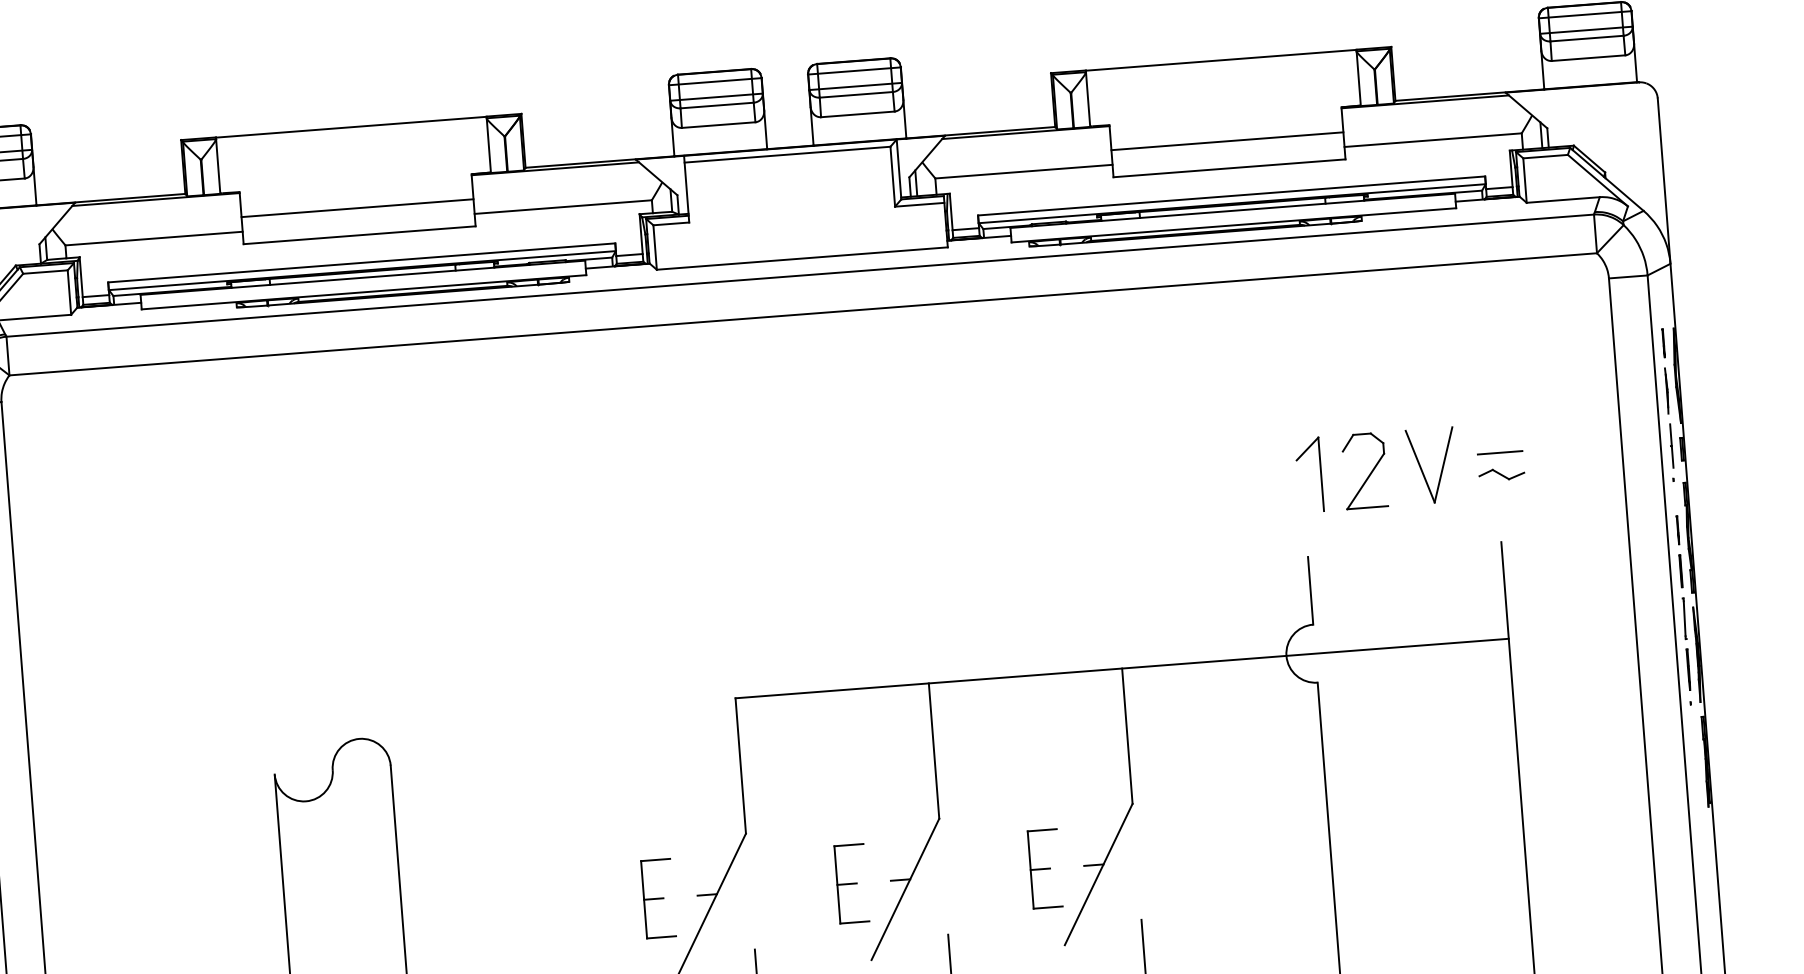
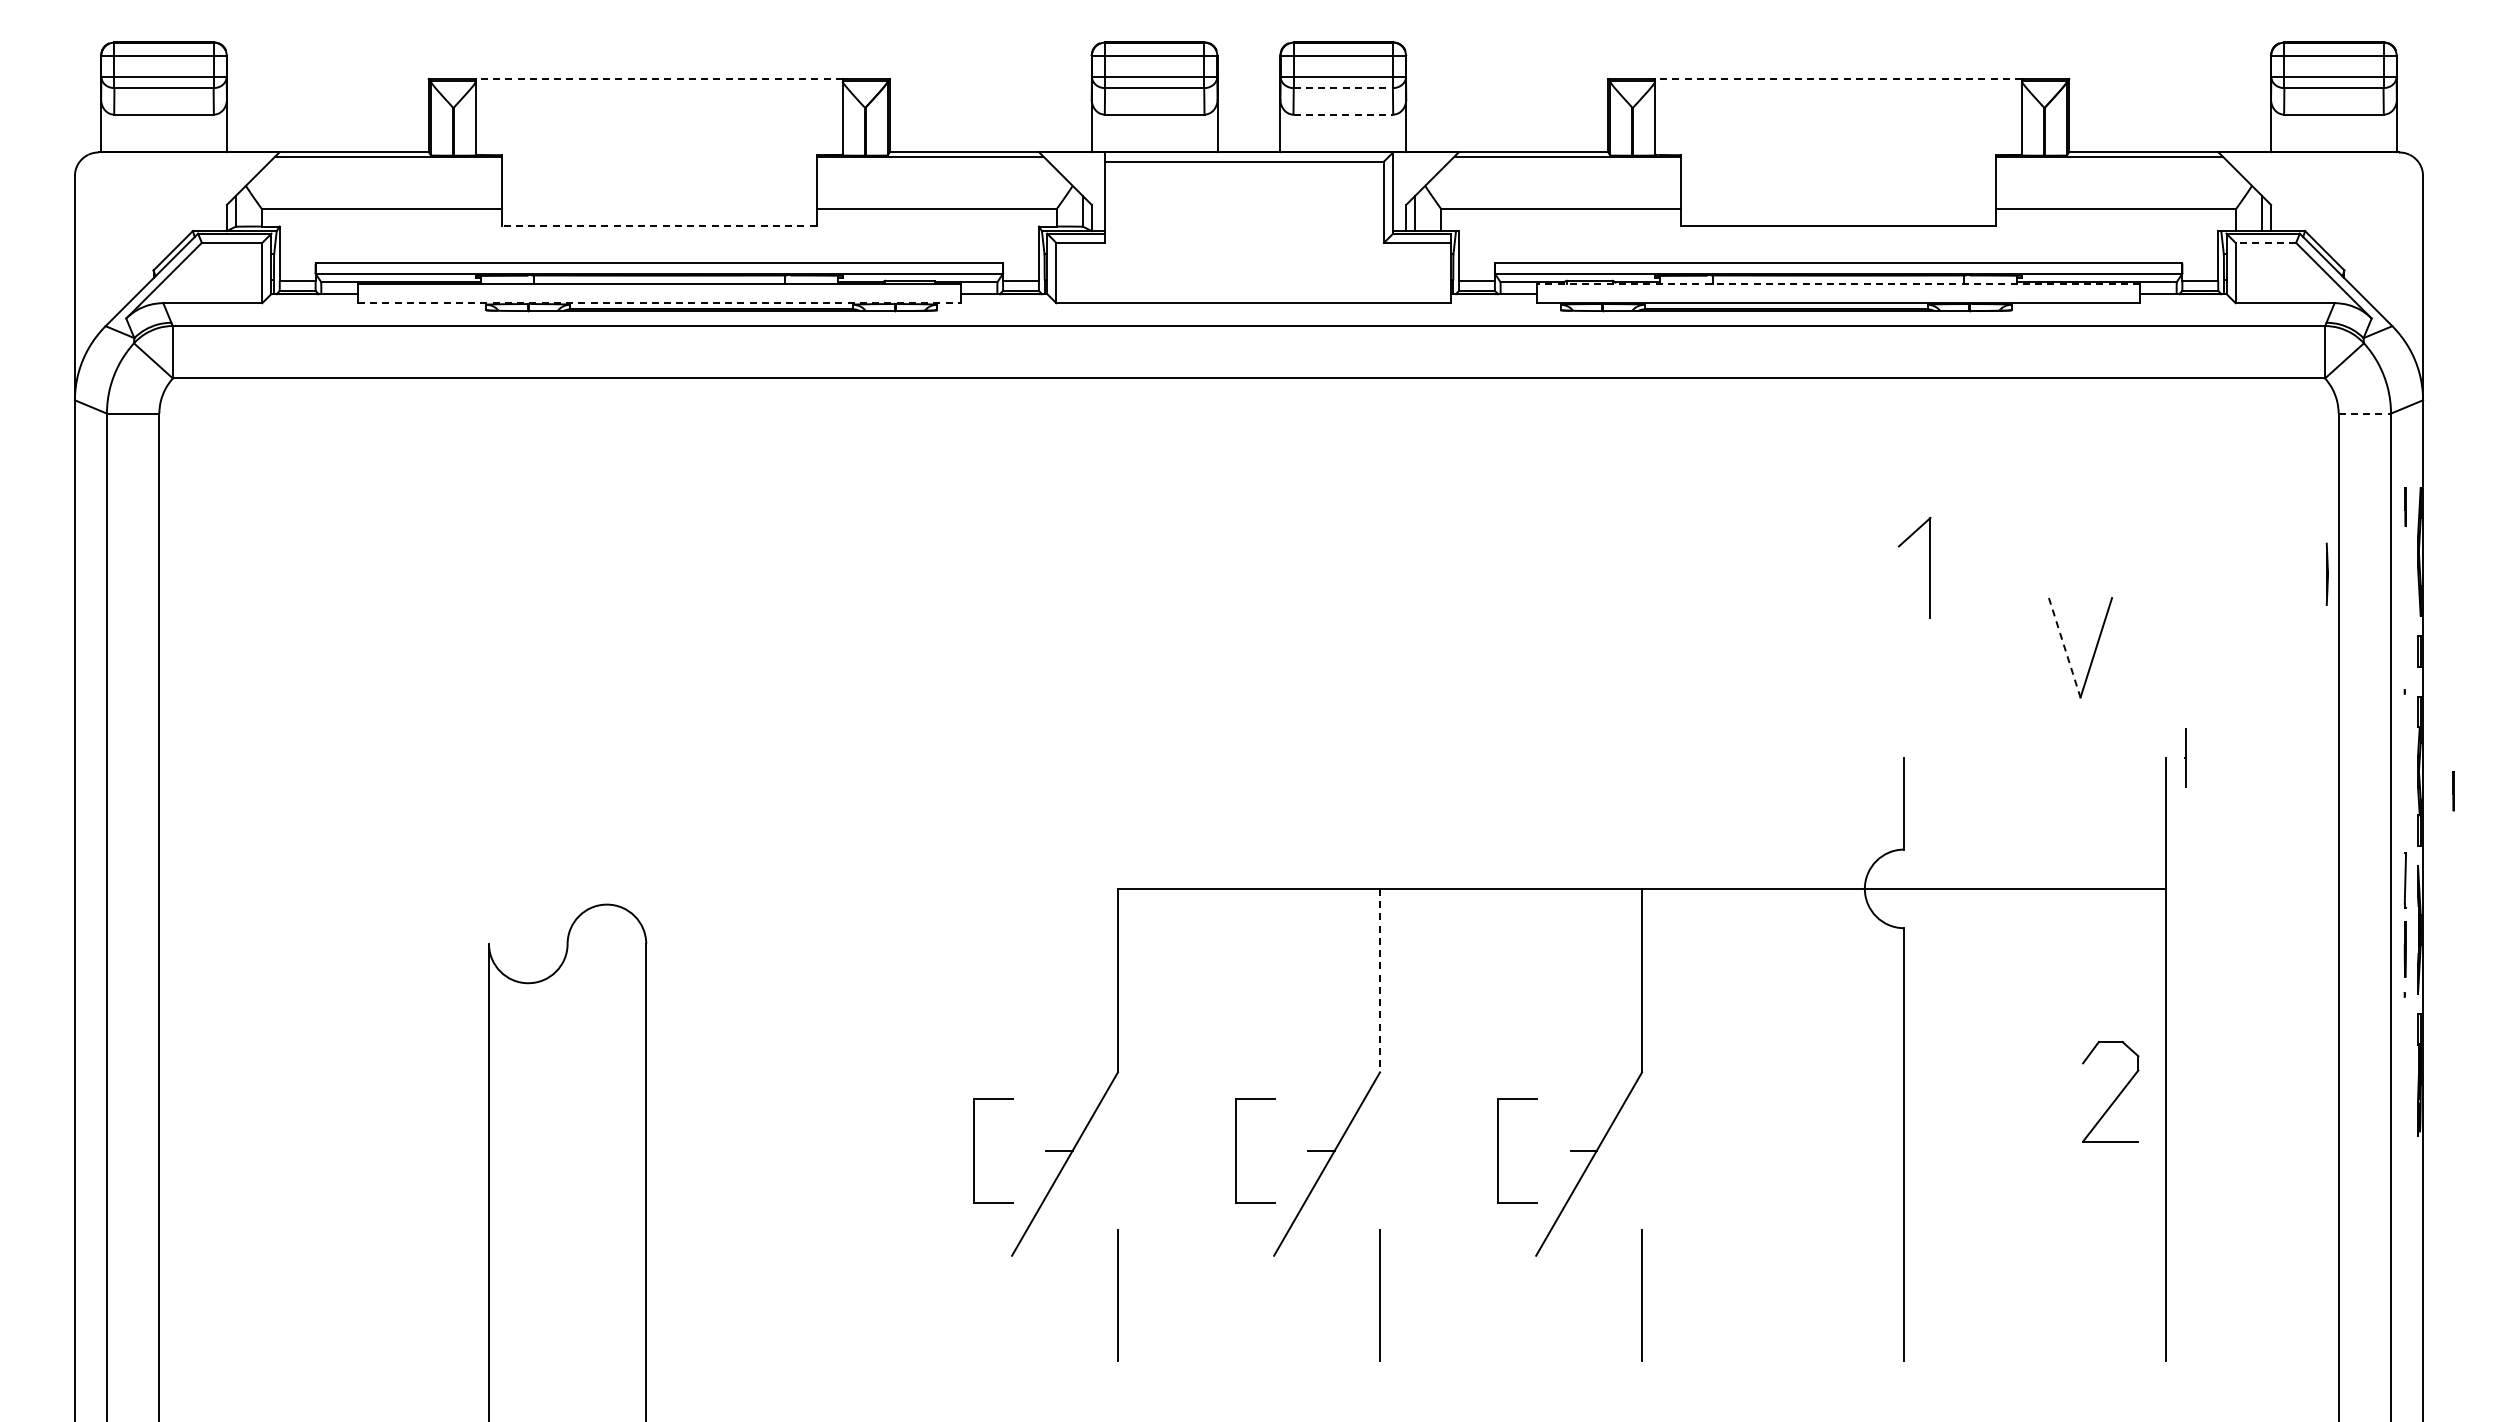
line: (1221, 60) -> (1838, 79), solid -> dashed
line: (856, 95) -> (1343, 88), solid -> dashed
line: (857, 114) -> (1343, 114), solid -> dashed
line: (350, 127) -> (658, 79), solid -> dashed
line: (1227, 141) -> (1838, 189), removed
line: (1545, 156) -> (2265, 242), solid -> dashed
line: (357, 208) -> (659, 189), removed
line: (1232, 210) -> (1838, 283), solid -> dashed
line: (358, 235) -> (658, 225), solid -> dashed
line: (1628, 276) -> (2365, 413), solid -> dashed
line: (364, 292) -> (659, 303), solid -> dashed
line: (1666, 390) -> (2326, 573), moved
line: (1671, 445) -> (2185, 757), moved
line: (1499, 452) -> (2173, 637), removed
line: (1420, 467) -> (2064, 648), solid -> dashed
part: (1320, 474) -> (1929, 567), moved
part: (1369, 474) -> (2116, 1096), moved
part: (1501, 474) -> (2173, 666), removed
line: (1677, 530) -> (2453, 791), moved
line: (1681, 571) -> (2405, 815), removed
line: (934, 750) -> (1380, 980), solid -> dashed
line: (1039, 868) -> (1510, 1150), removed
line: (846, 883) -> (1248, 1150), removed
line: (653, 898) -> (986, 1150), removed

